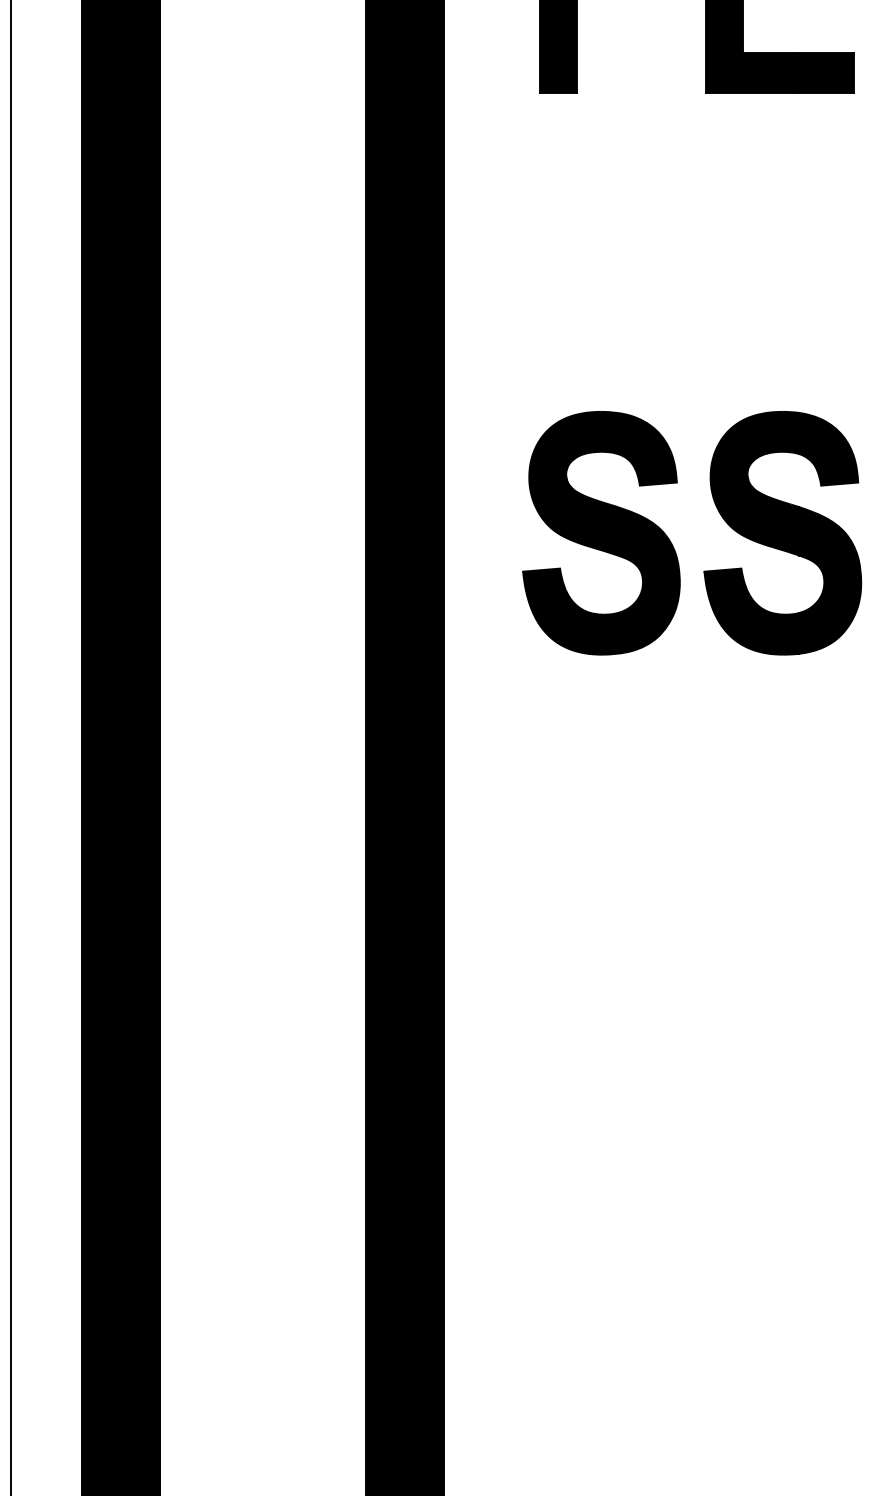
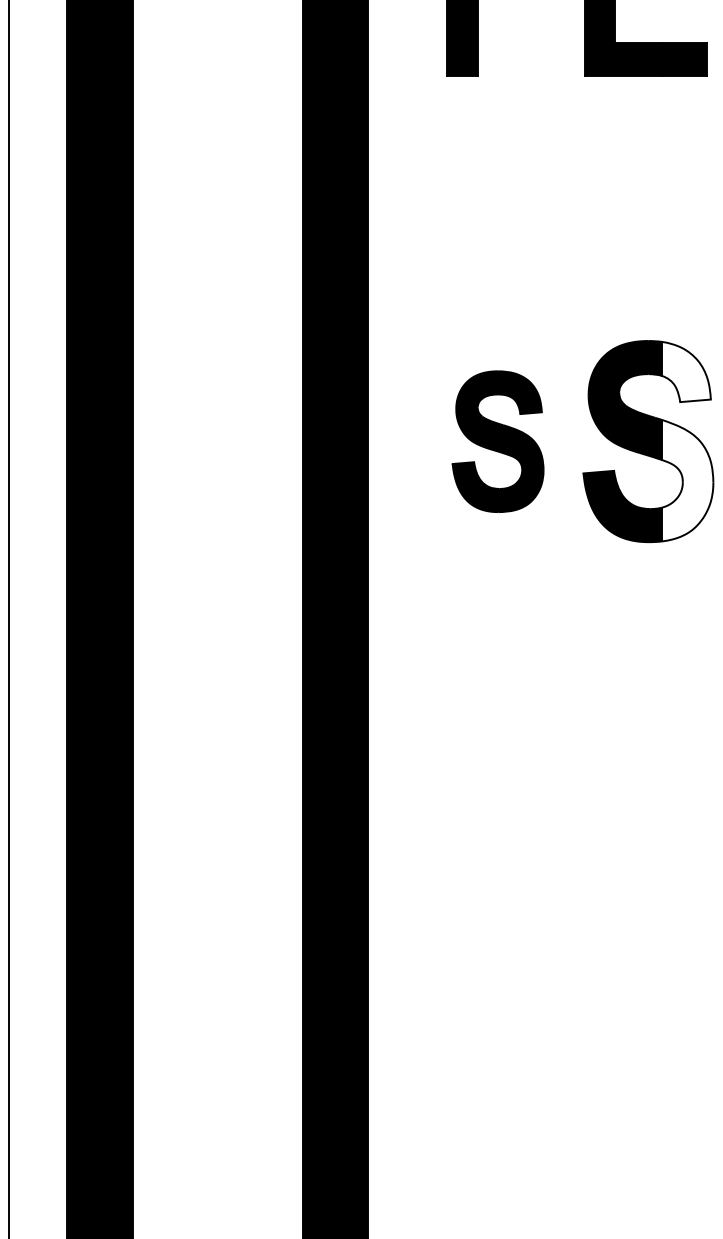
fill: (828, 448) -> (686, 371), removed
part: (600, 533) -> (497, 441), size x0.7
fill: (829, 580) -> (687, 480), removed

